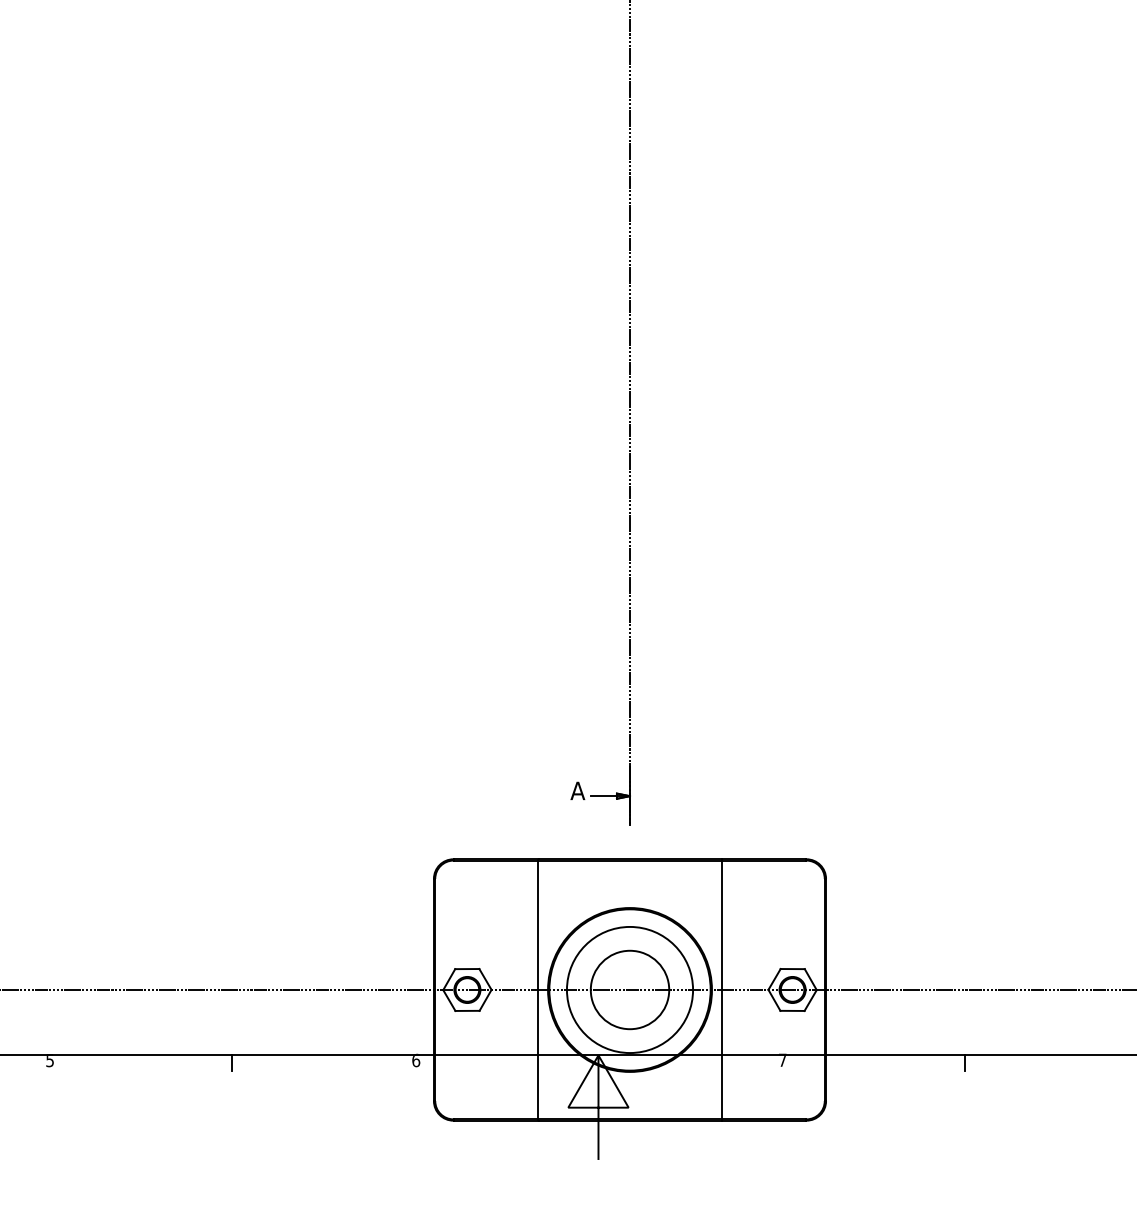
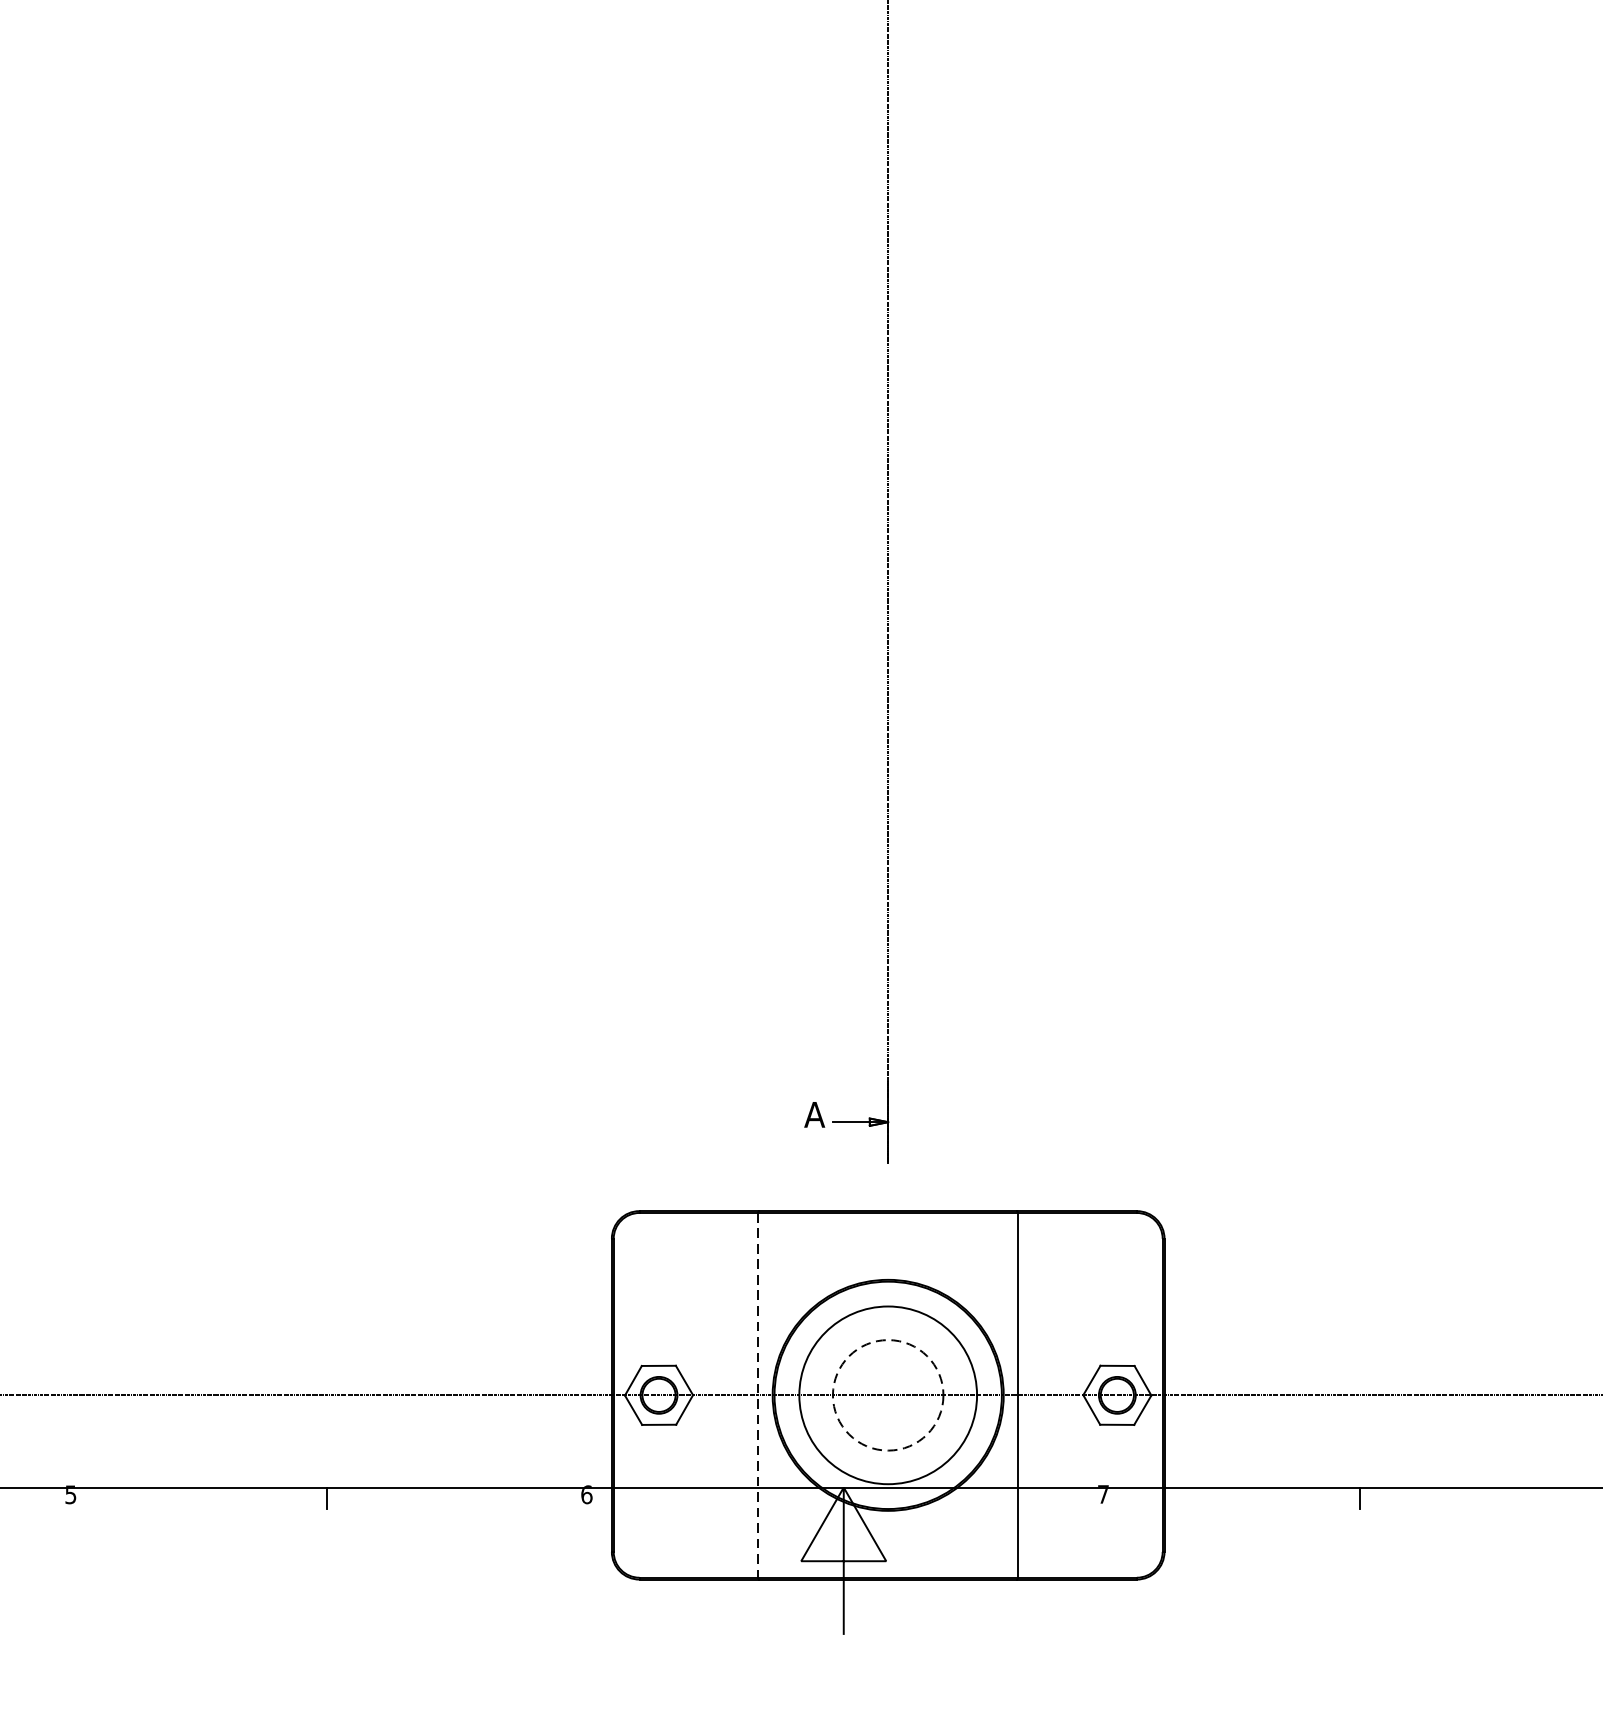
circle: (629, 989) -> (887, 1394), solid -> dashed
line: (537, 990) -> (757, 1396), solid -> dashed

